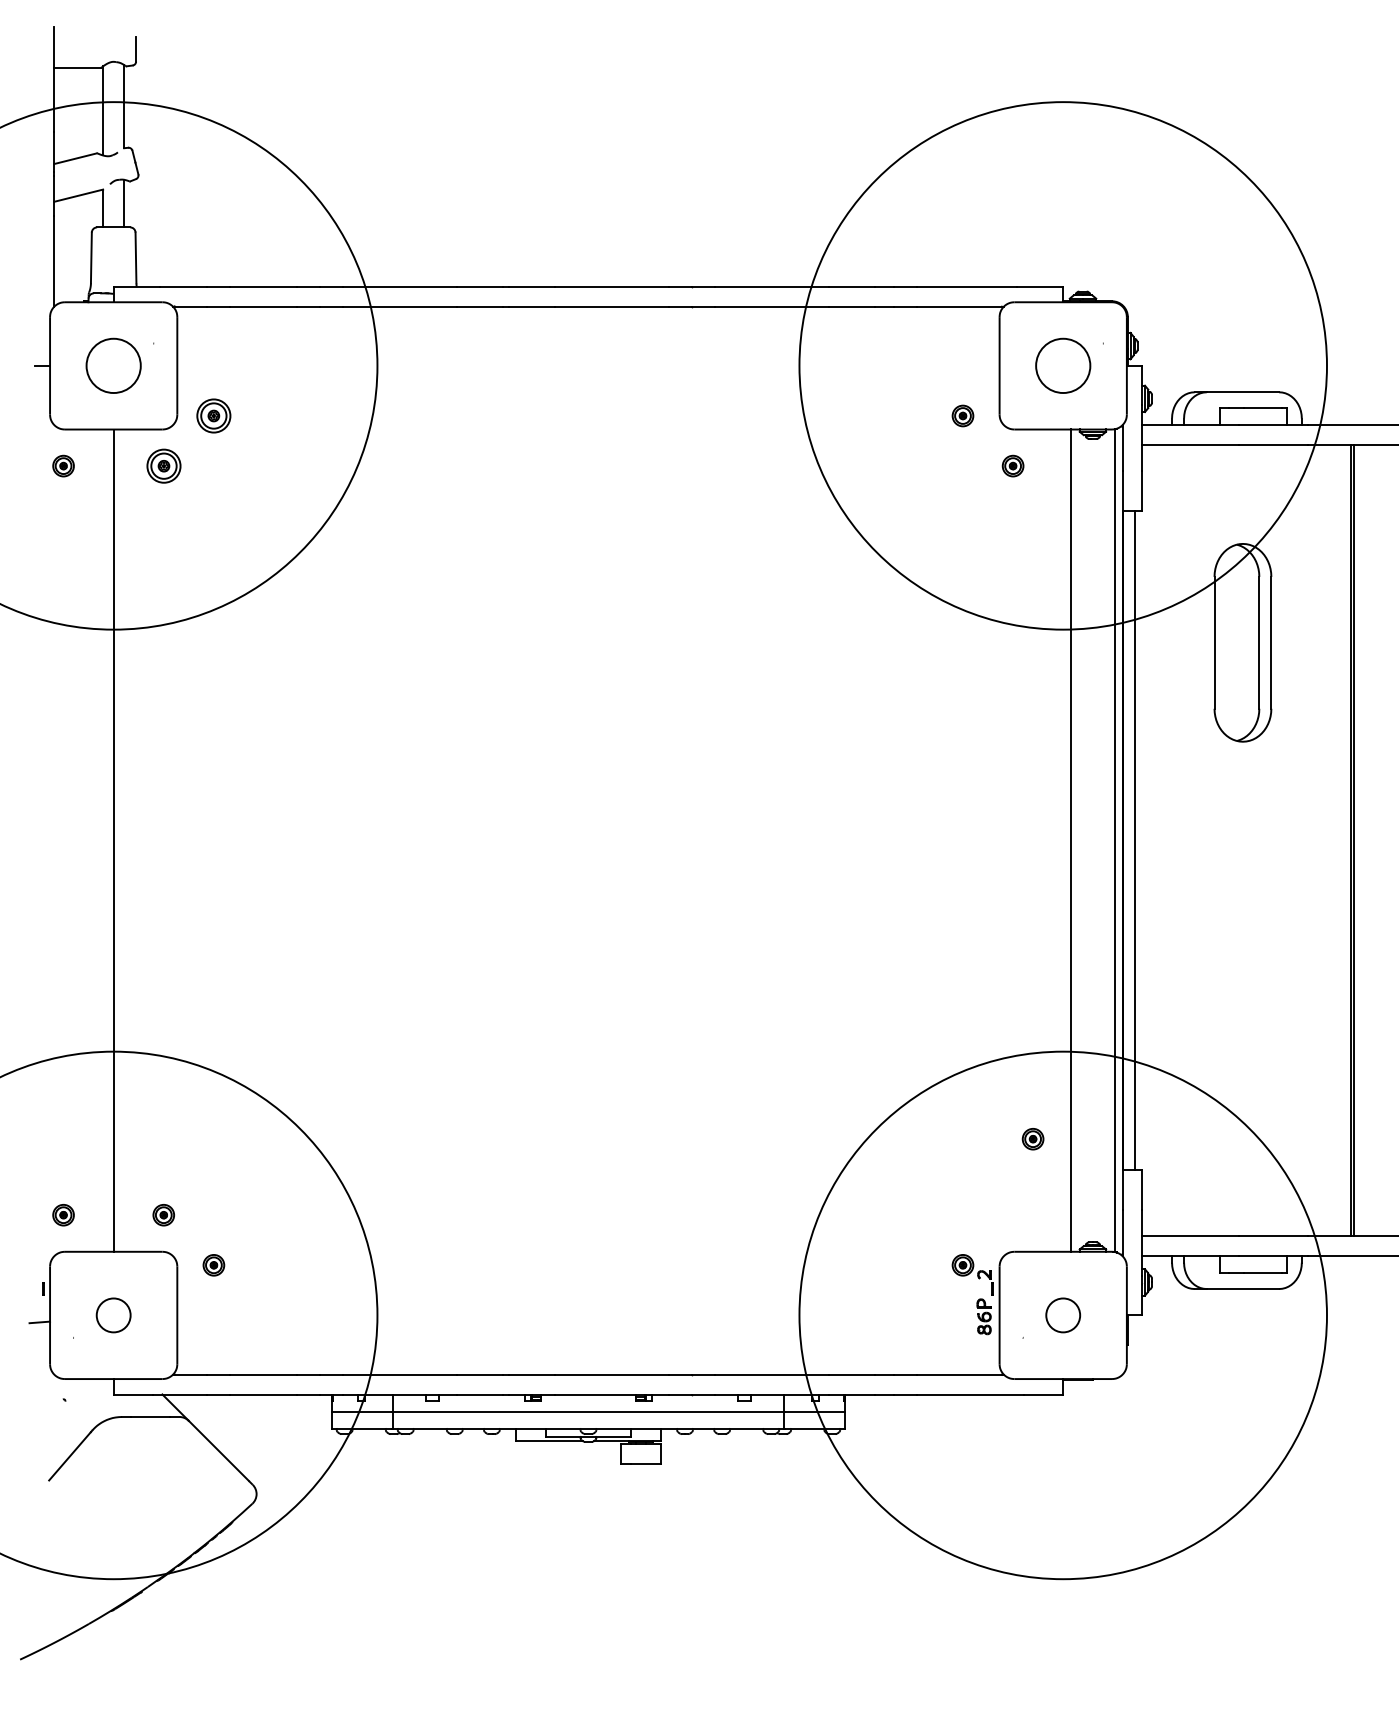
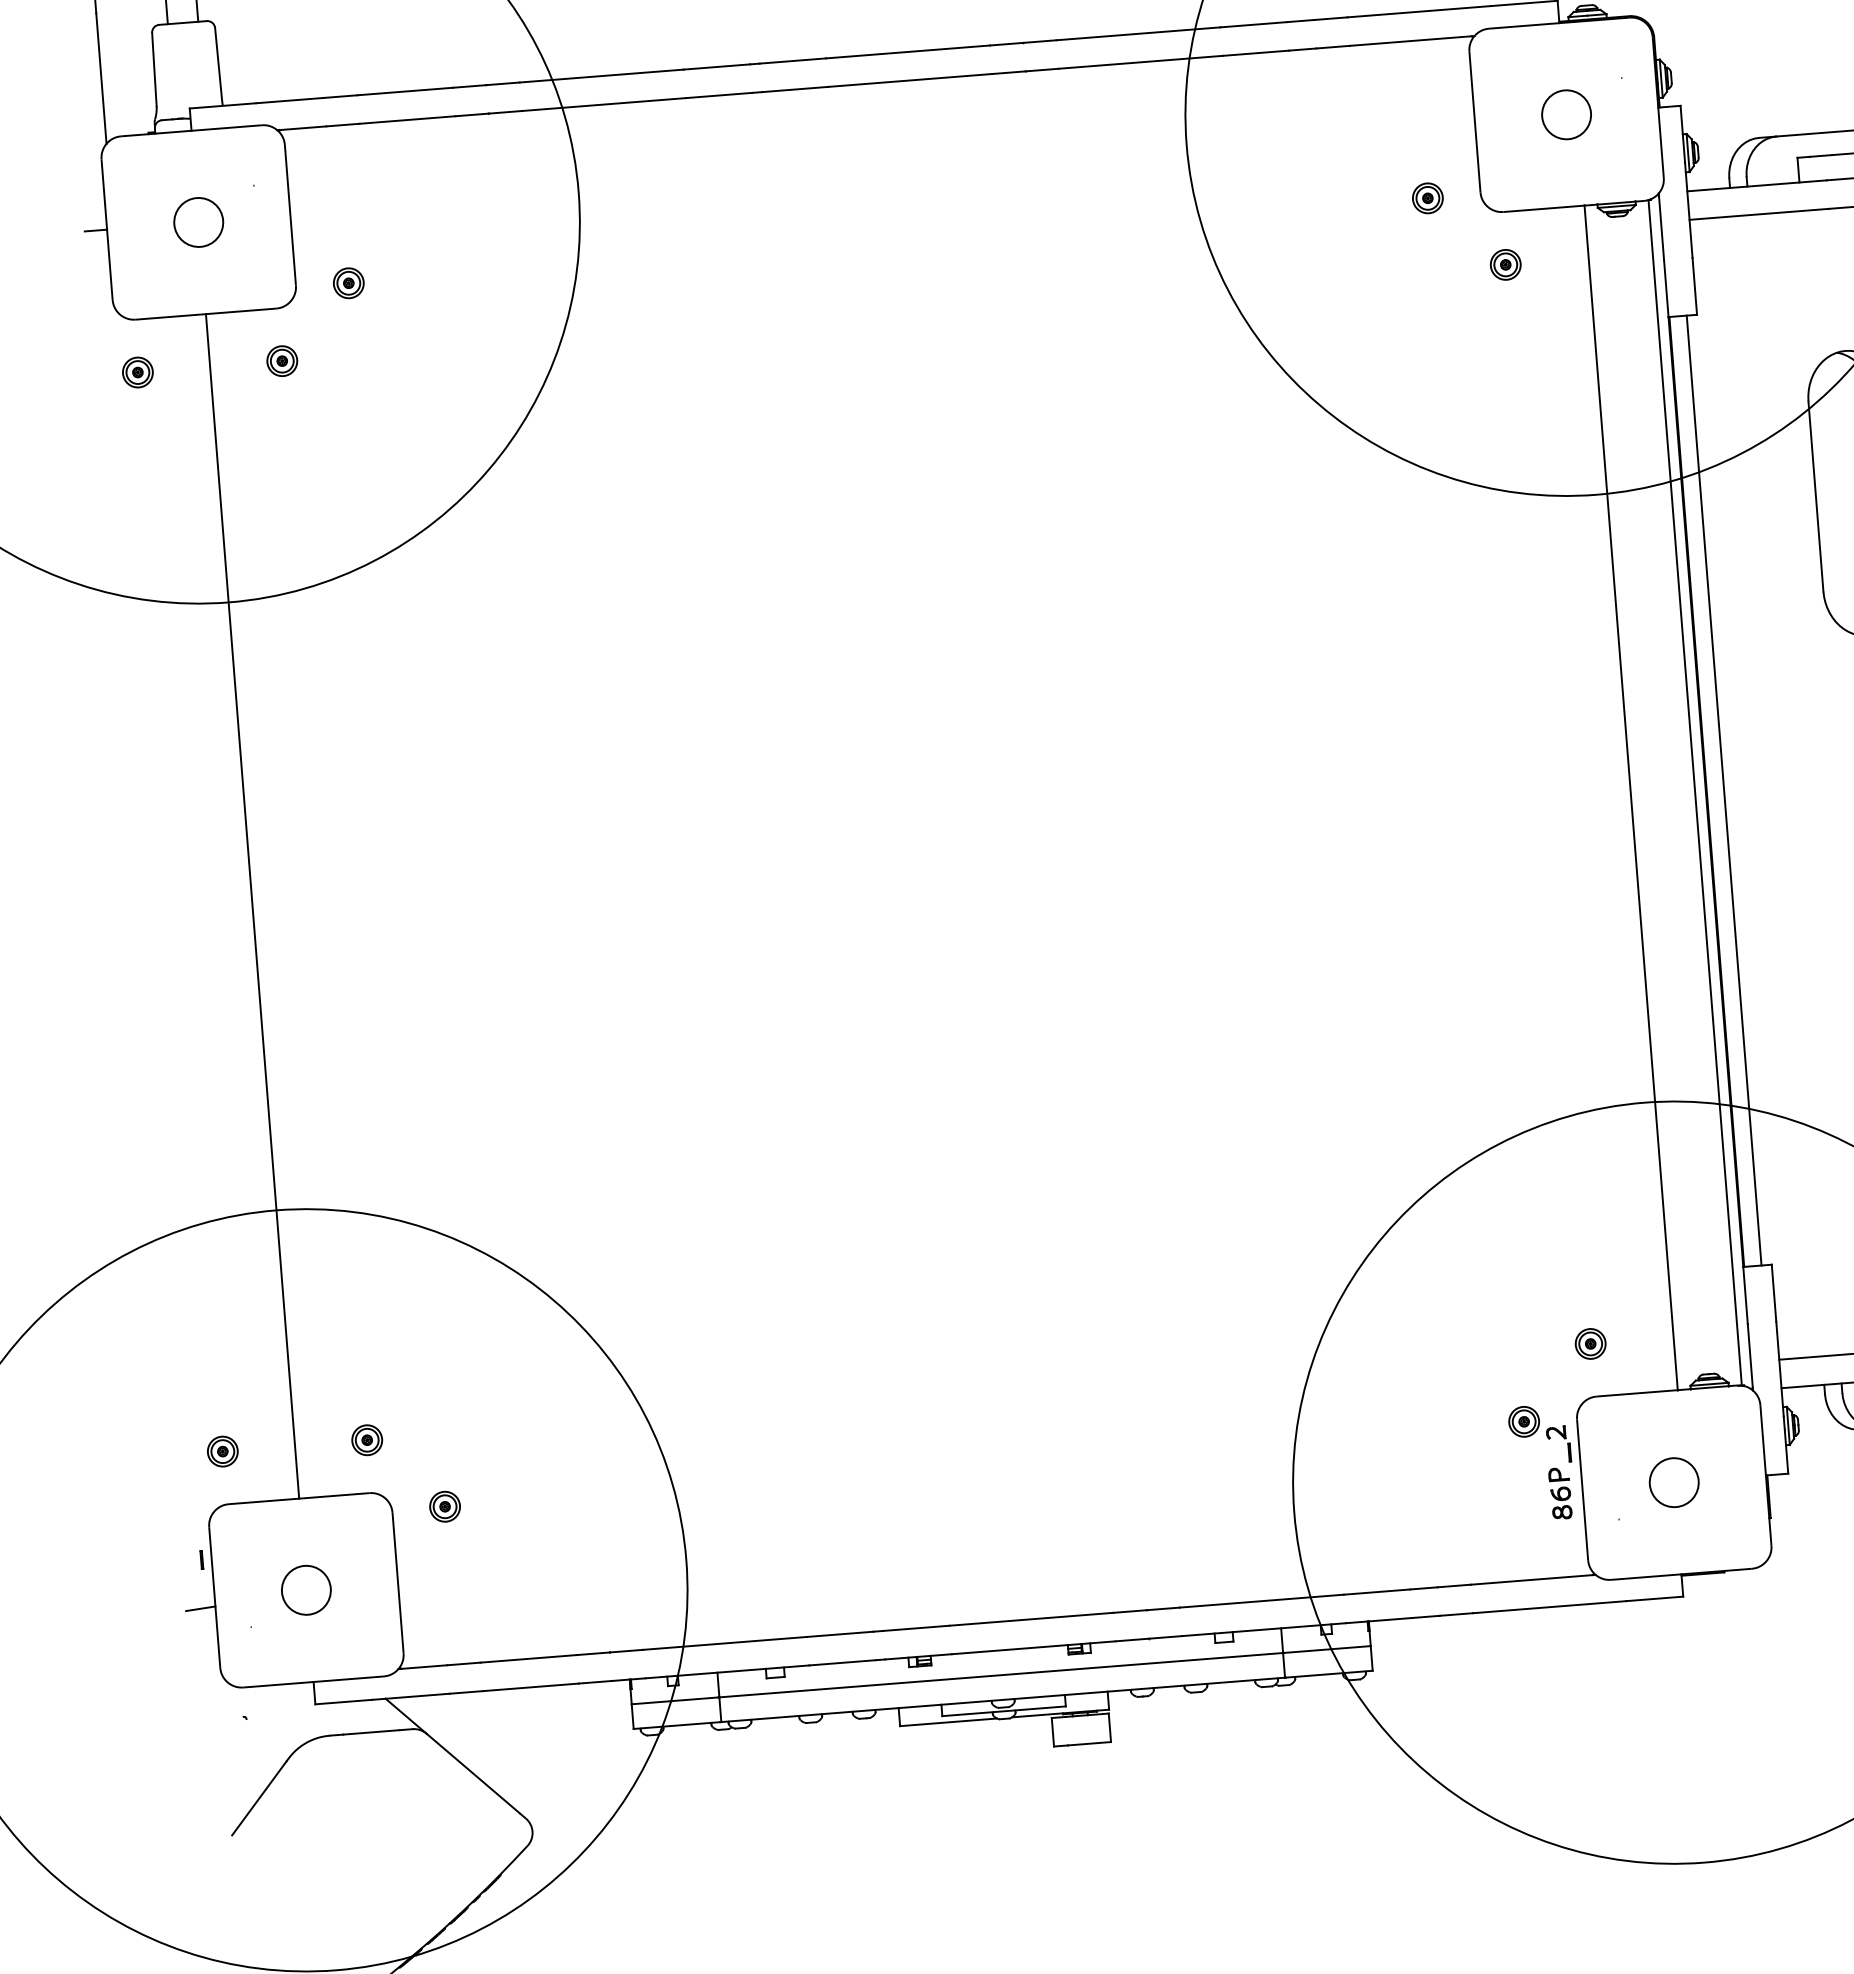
circle: (113, 365) -> (198, 221), size x0.62
circle: (1063, 365) -> (1566, 114), size x0.62
part: (213, 415) -> (348, 282), size x0.62
part: (163, 465) -> (281, 360), size x0.62
part: (1032, 1139) -> (1589, 1344), moved

